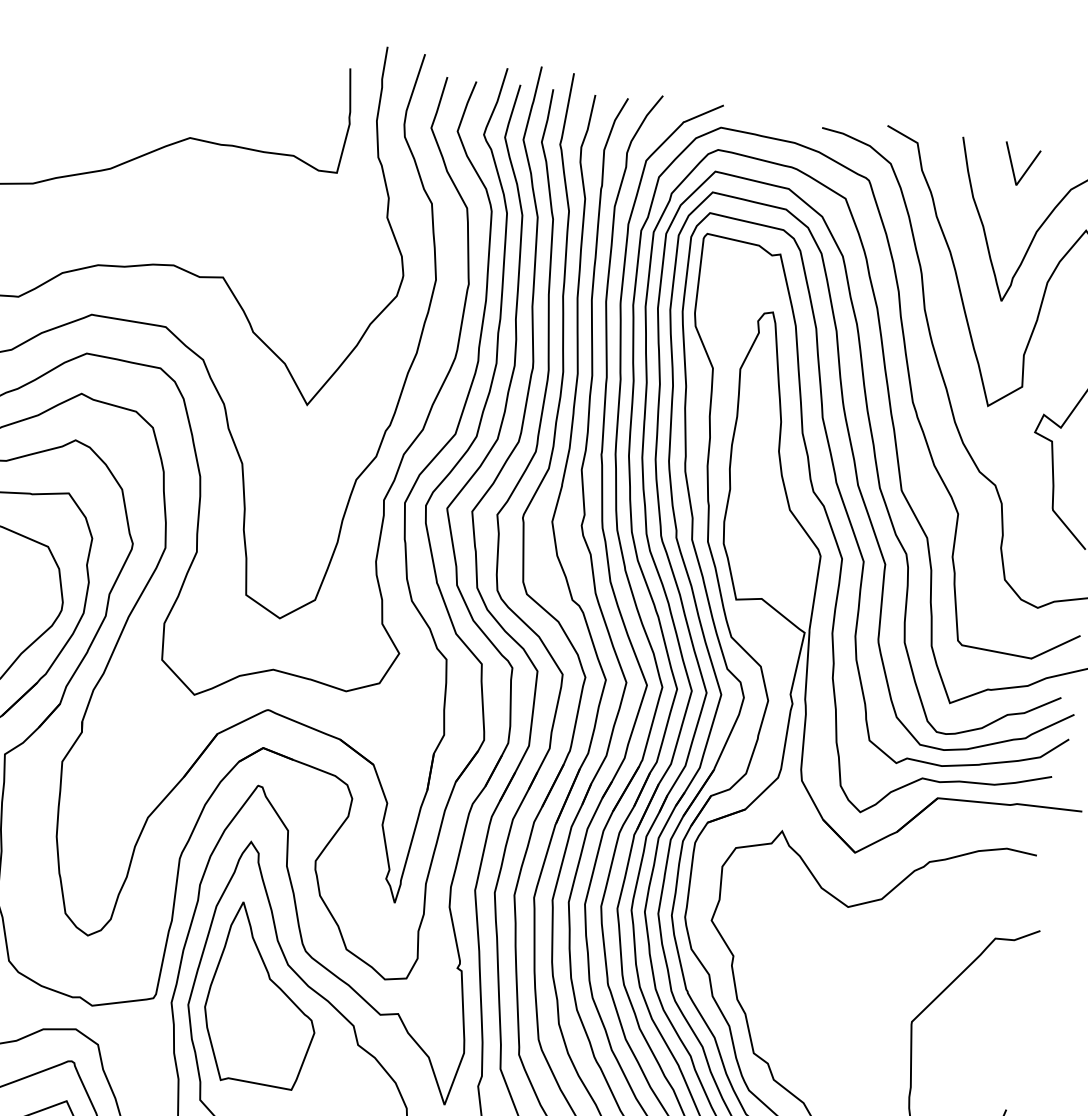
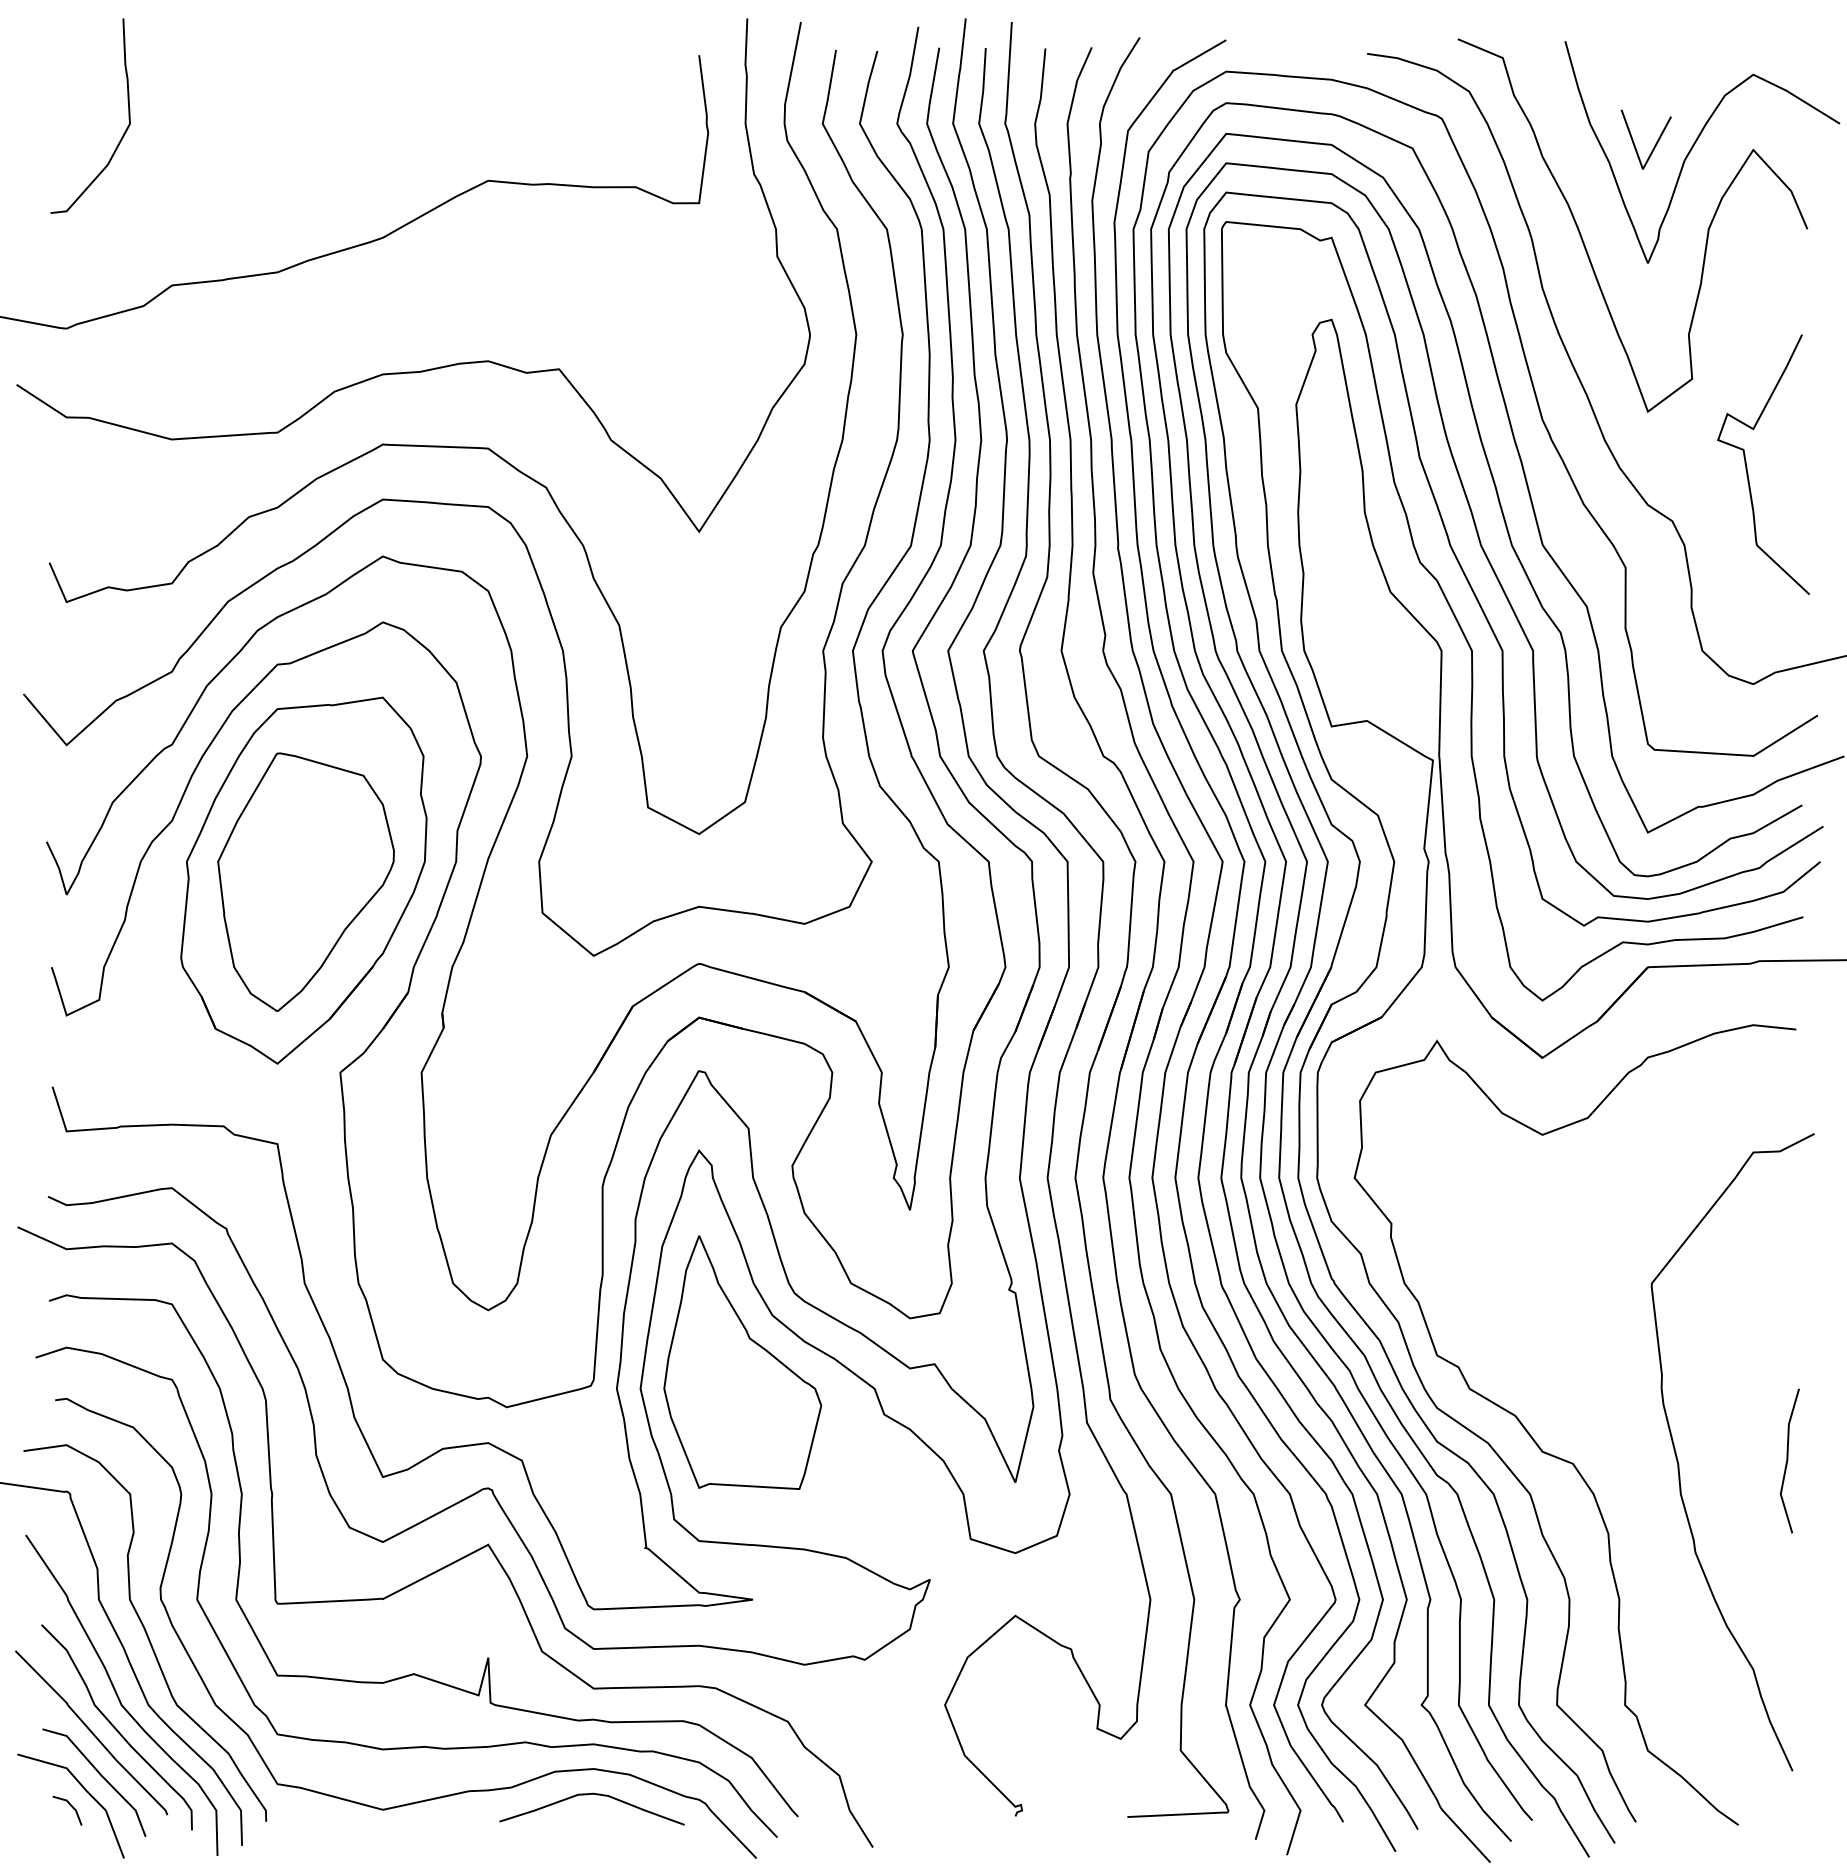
line: (1027, 168) -> (1655, 143), moved

